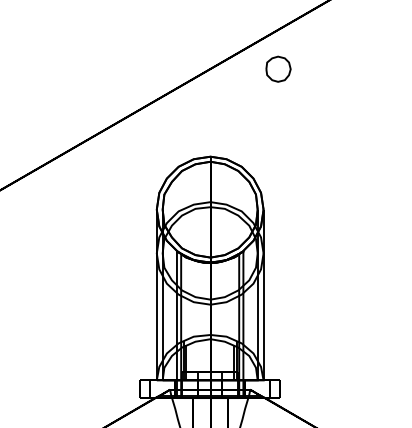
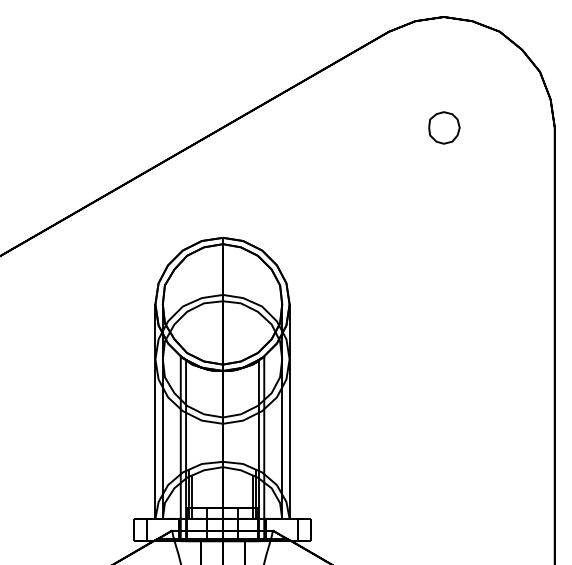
part: (278, 68) -> (444, 127), moved

